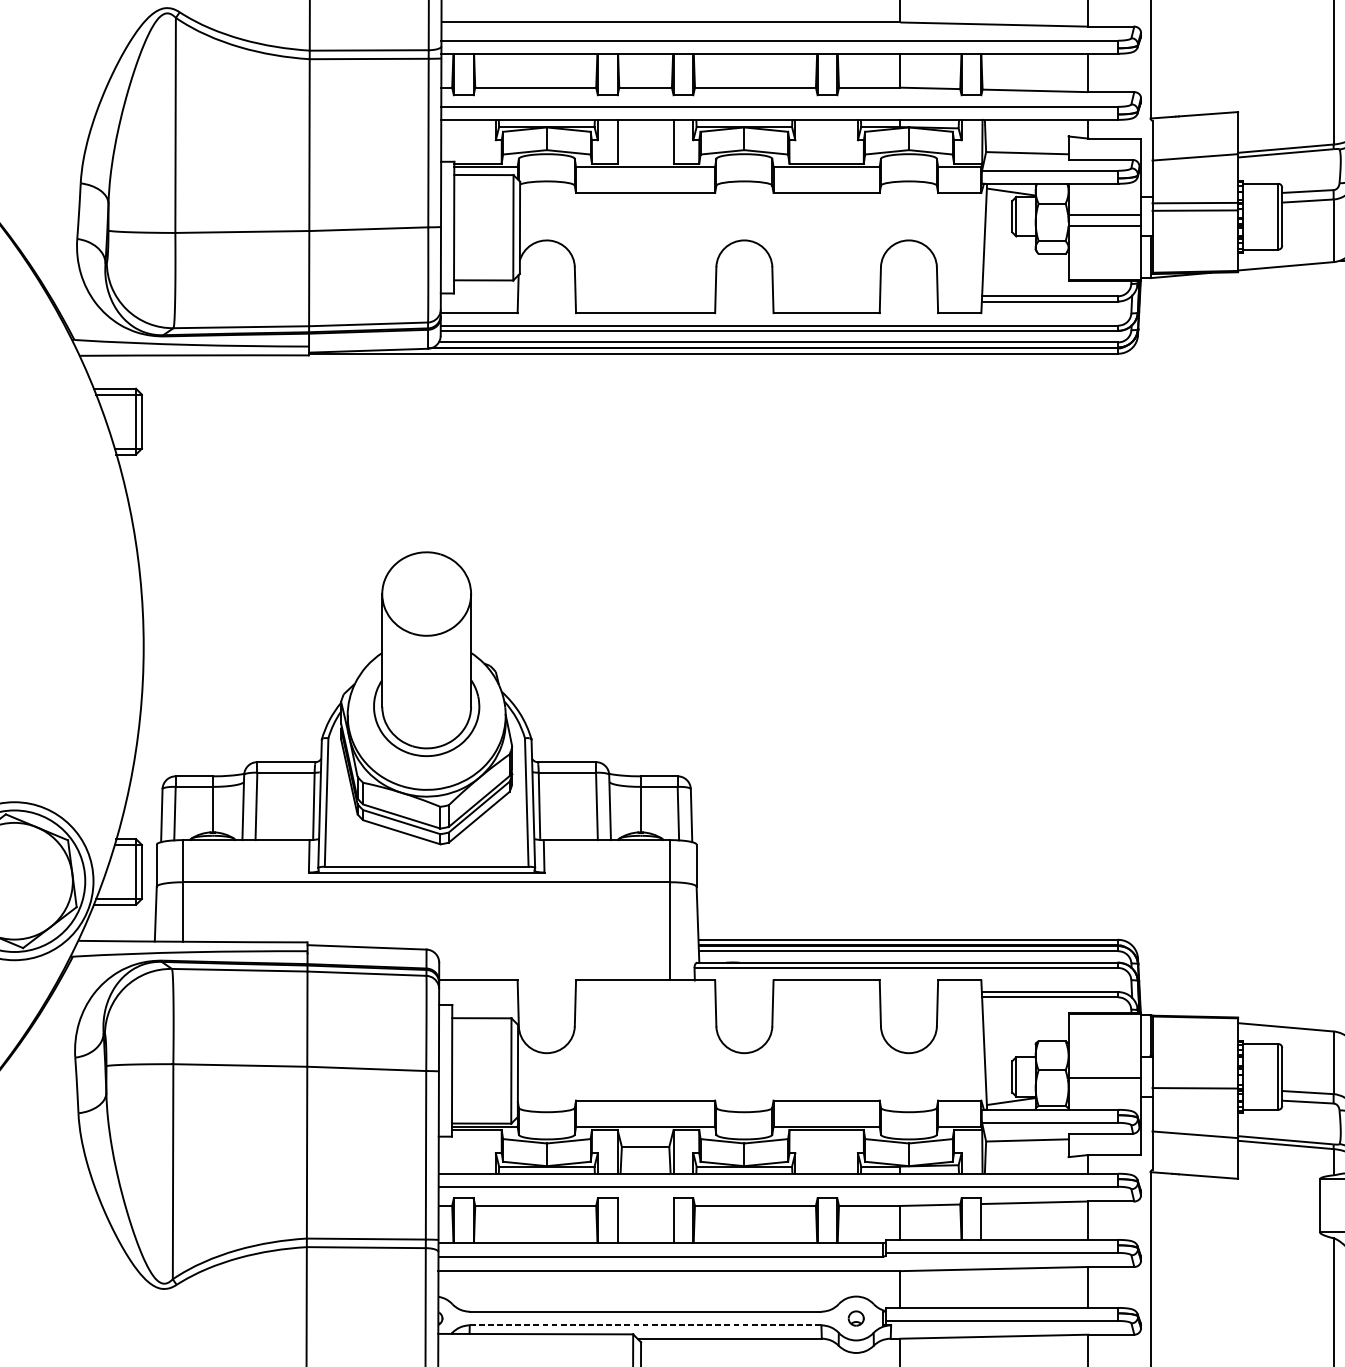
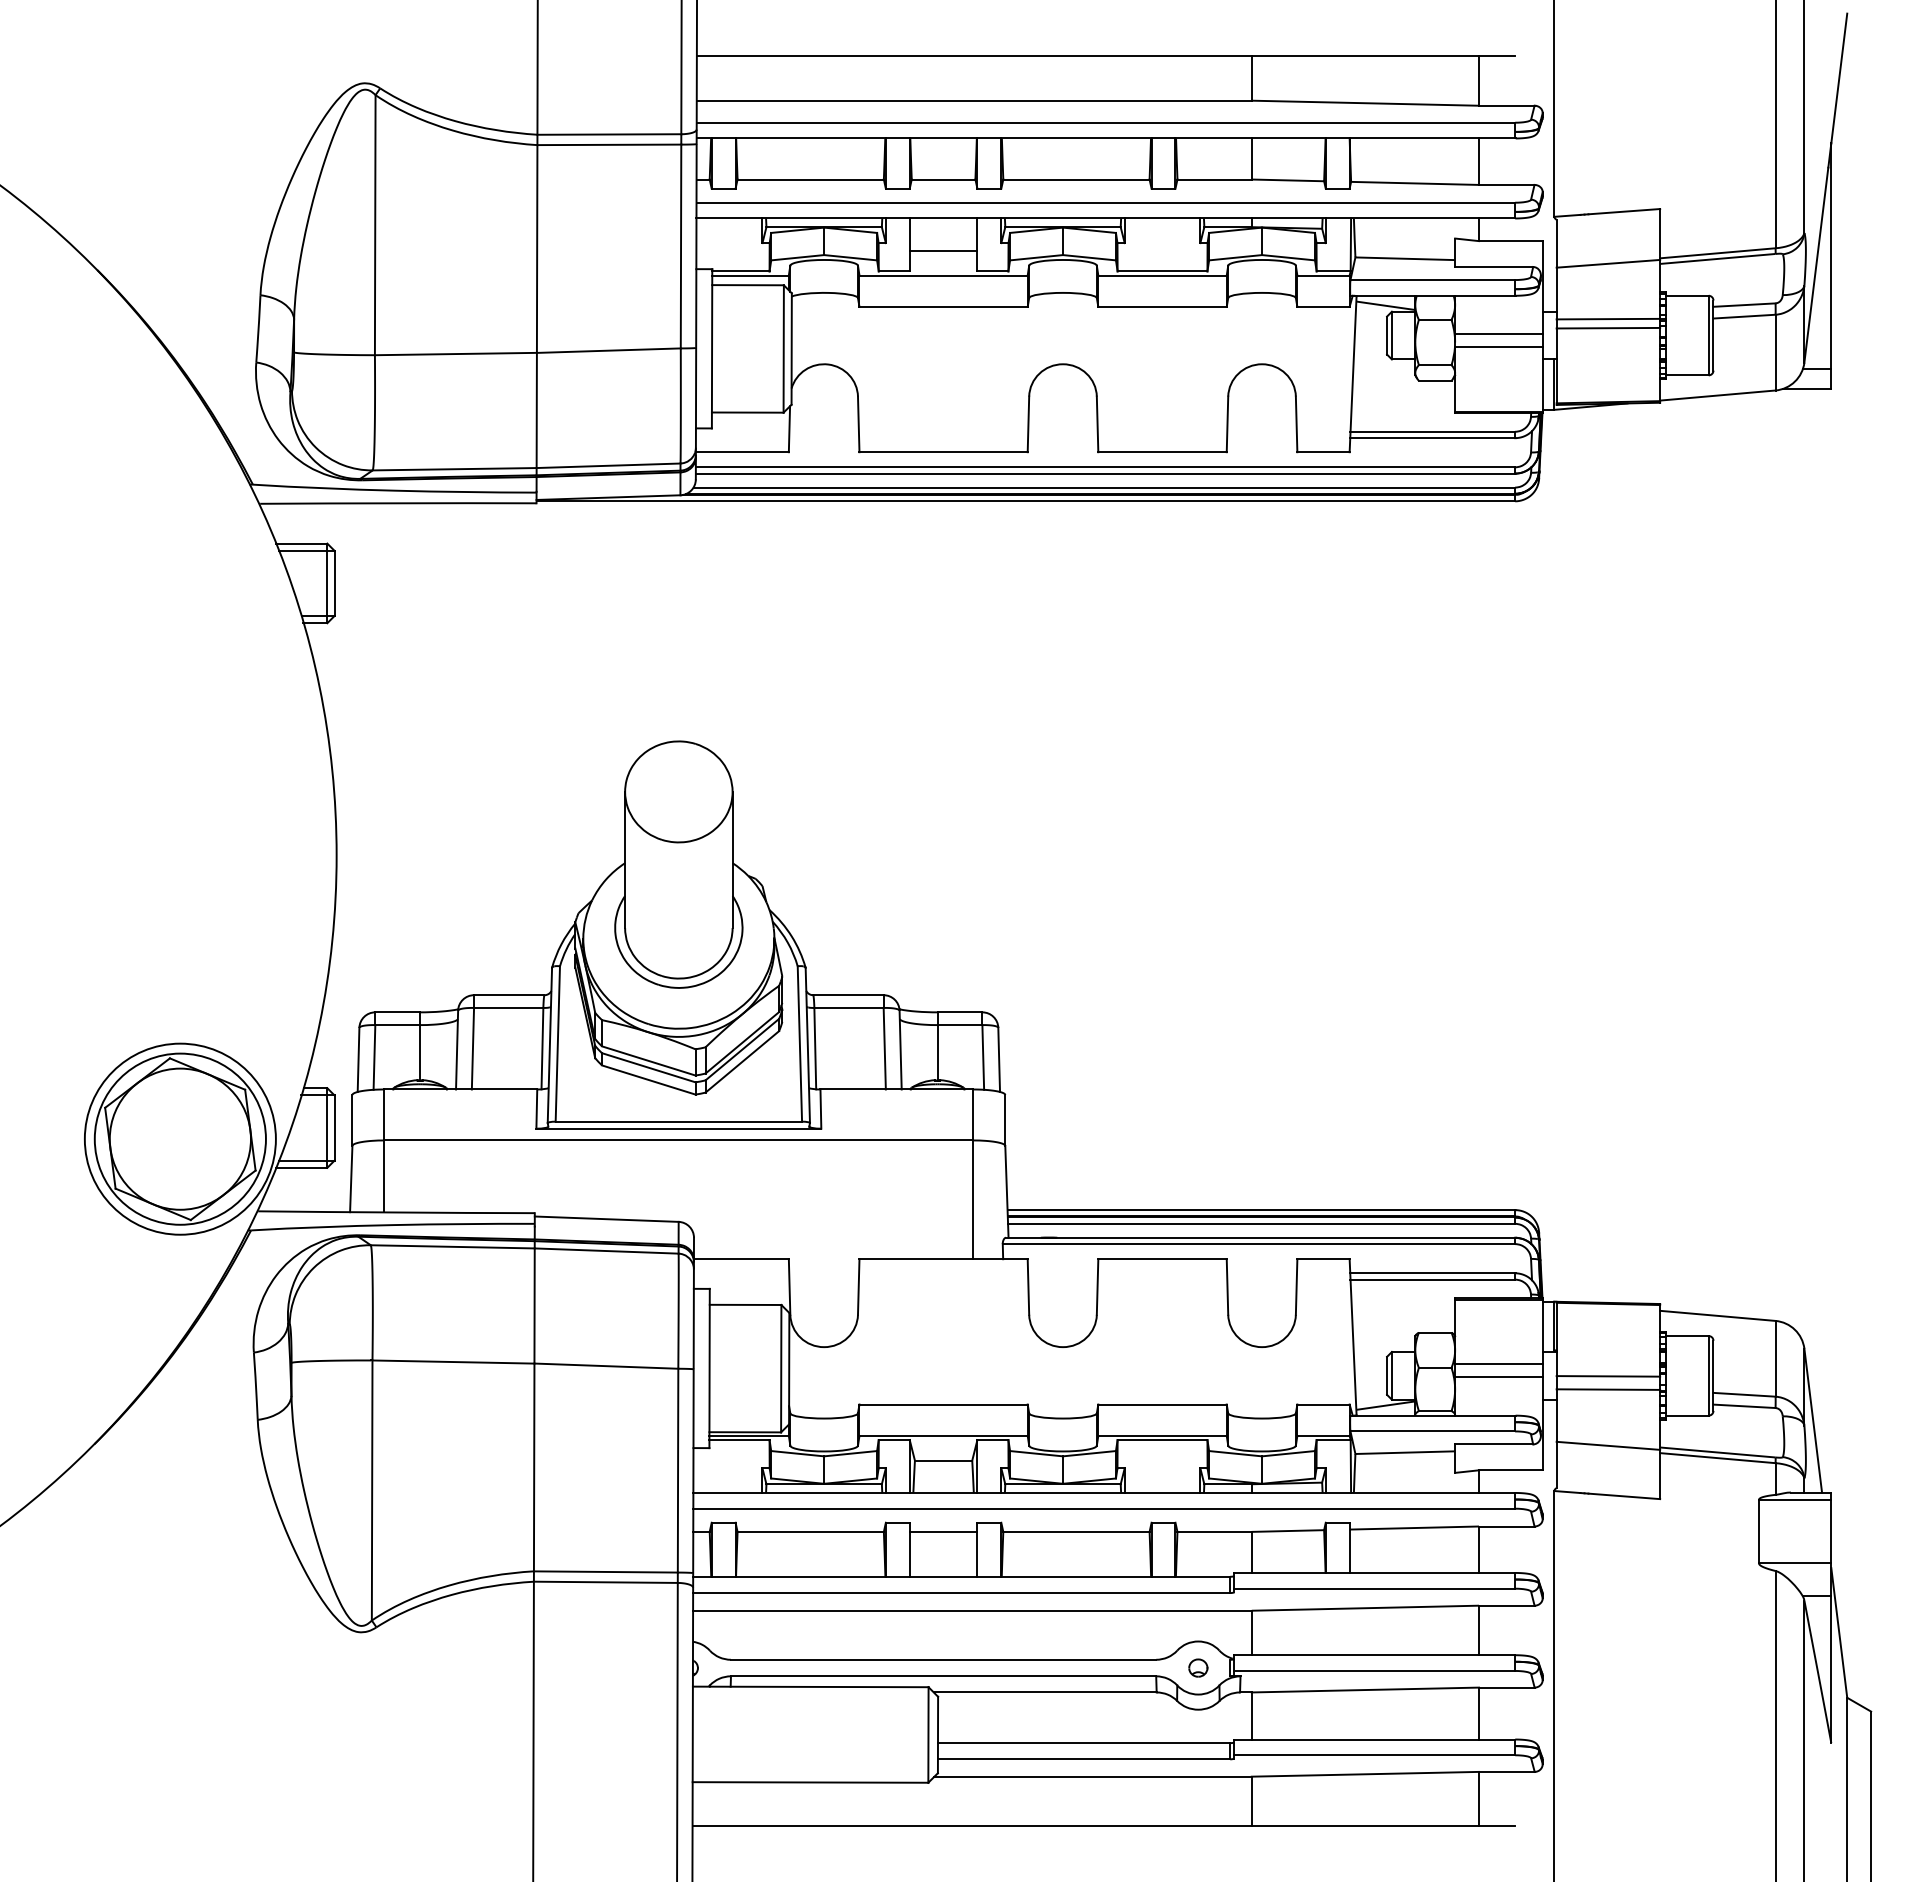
line: (645, 146) -> (943, 250), added
line: (1104, 1067) -> (1498, 1364), added
line: (1195, 1077) -> (1608, 1376), added
line: (645, 1205) -> (943, 1531), added
line: (645, 1325) -> (943, 1676), dashed -> solid

